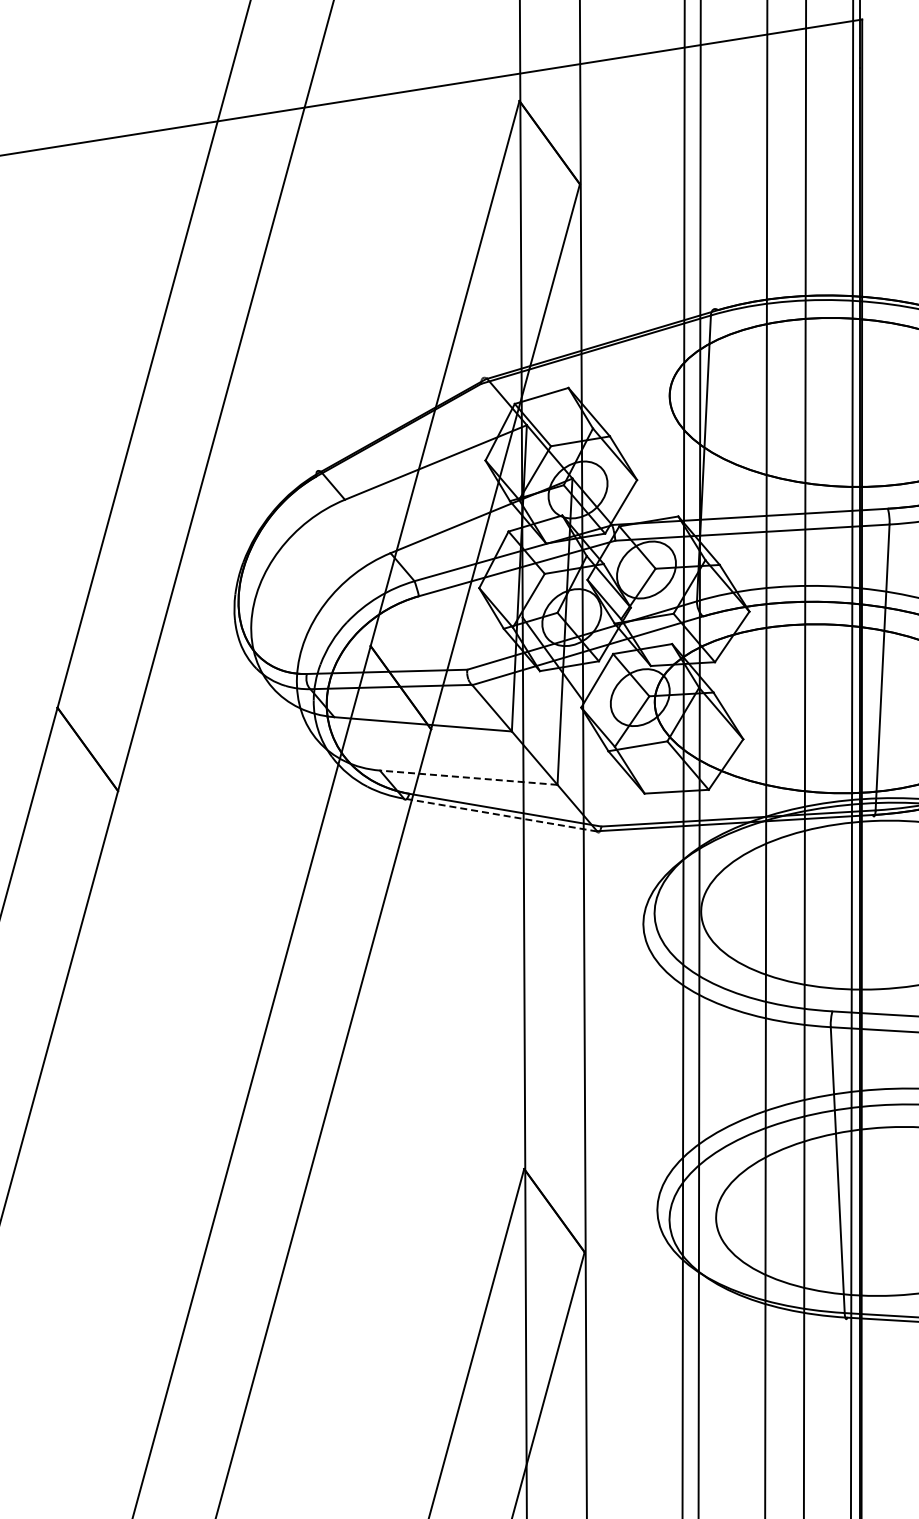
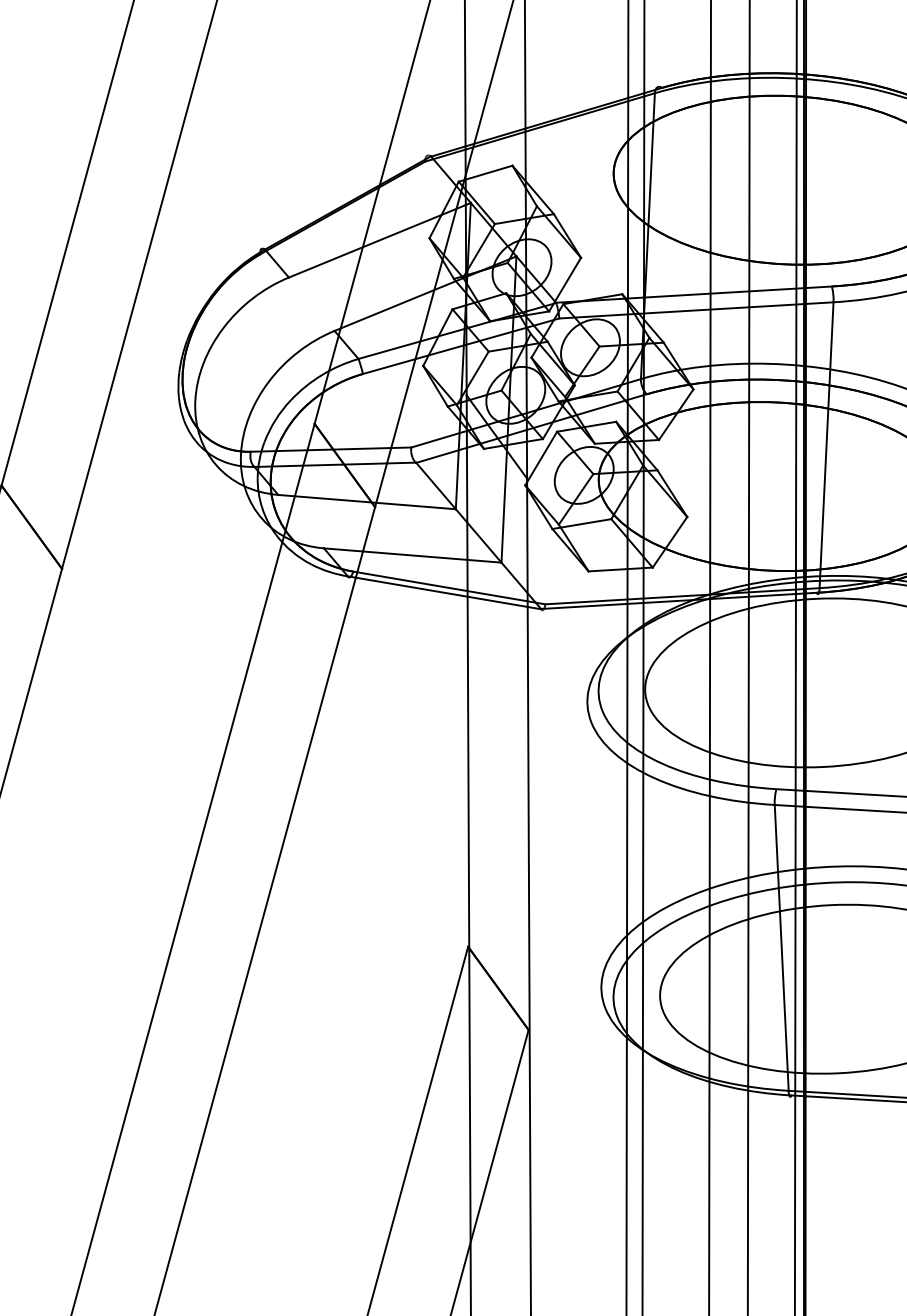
line: (468, 777) -> (412, 555), dashed -> solid
line: (500, 814) -> (444, 592), dashed -> solid

